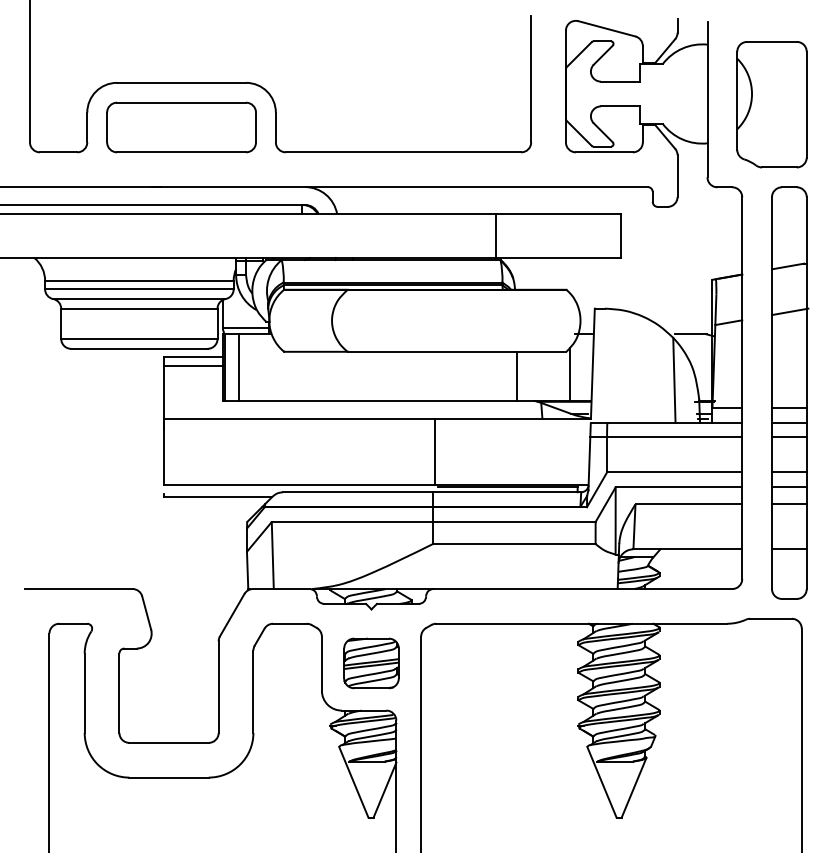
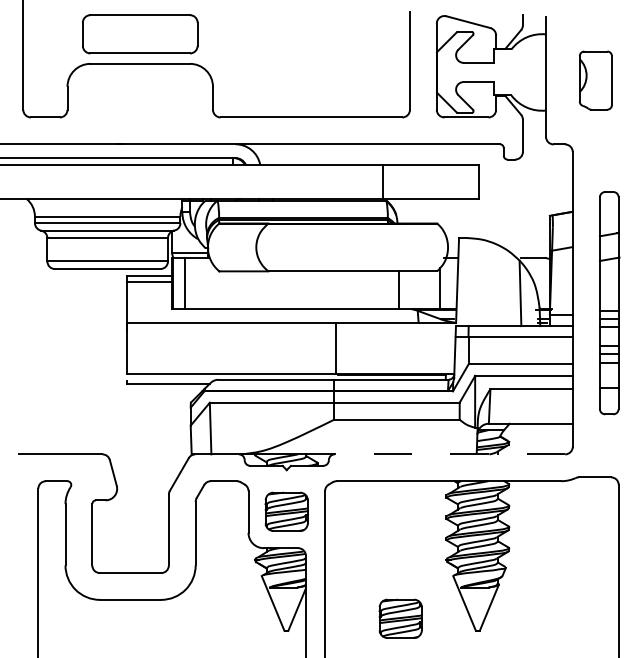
part: (771, 104) -> (595, 80), size x0.6
part: (181, 127) -> (140, 34), moved
part: (789, 392) -> (609, 302), size x0.7
line: (582, 589) -> (449, 454), solid -> dashed
part: (518, 801) -> (400, 618), added

